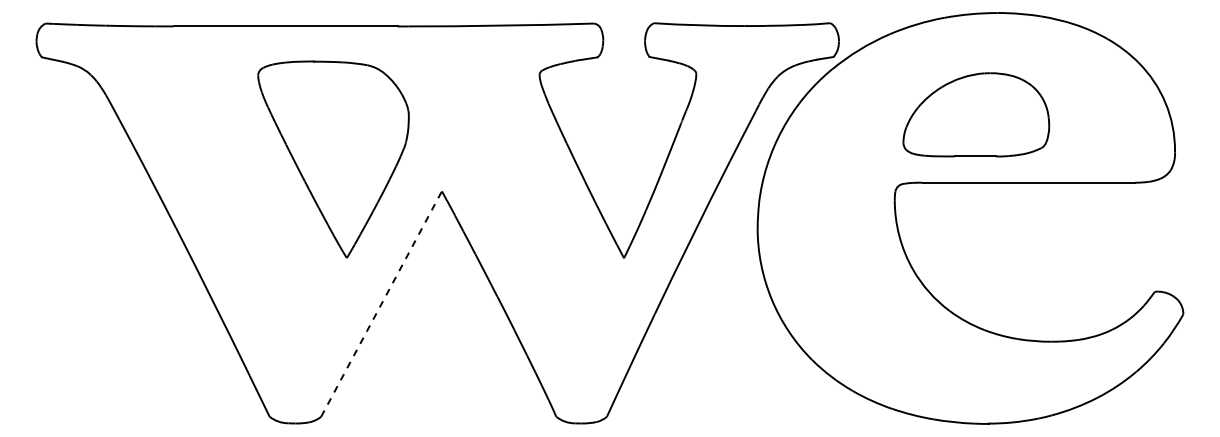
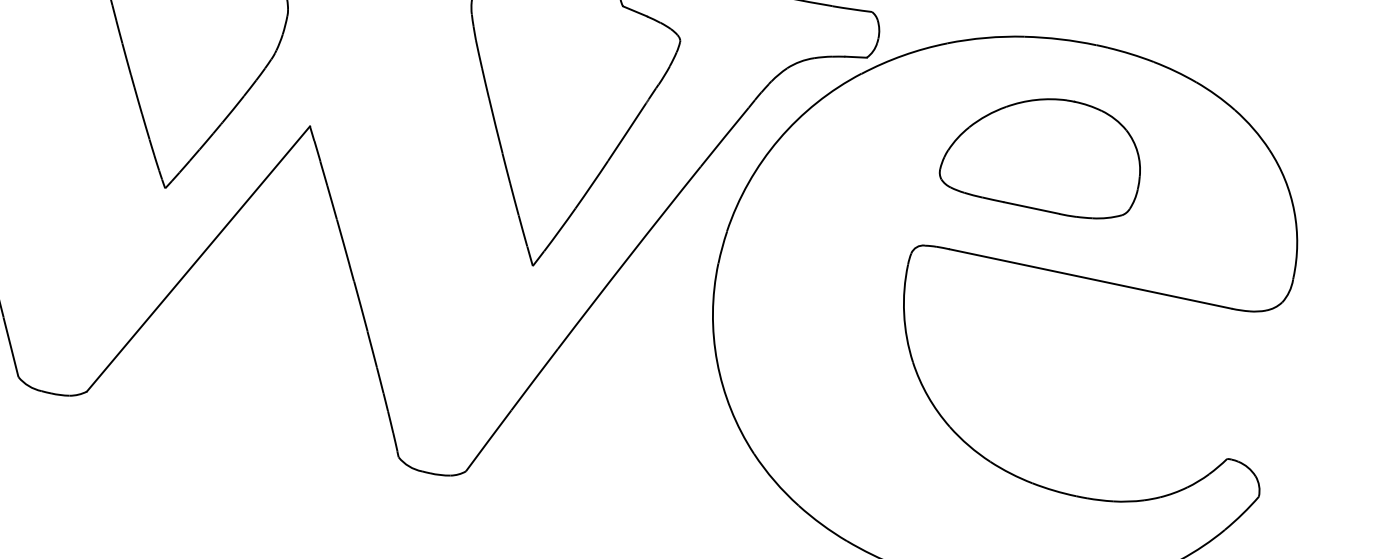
part: (976, 114) -> (1044, 152), moved
line: (381, 303) -> (198, 258), dashed -> solid

